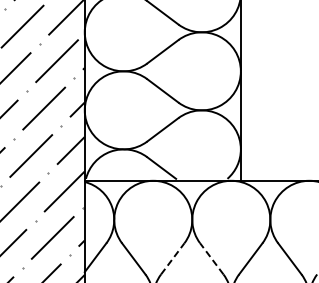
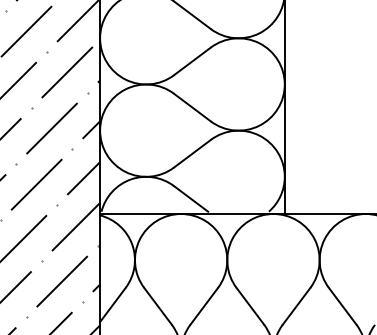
line: (172, 258) -> (203, 305), dashed -> solid
line: (211, 258) -> (250, 305), dashed -> solid

